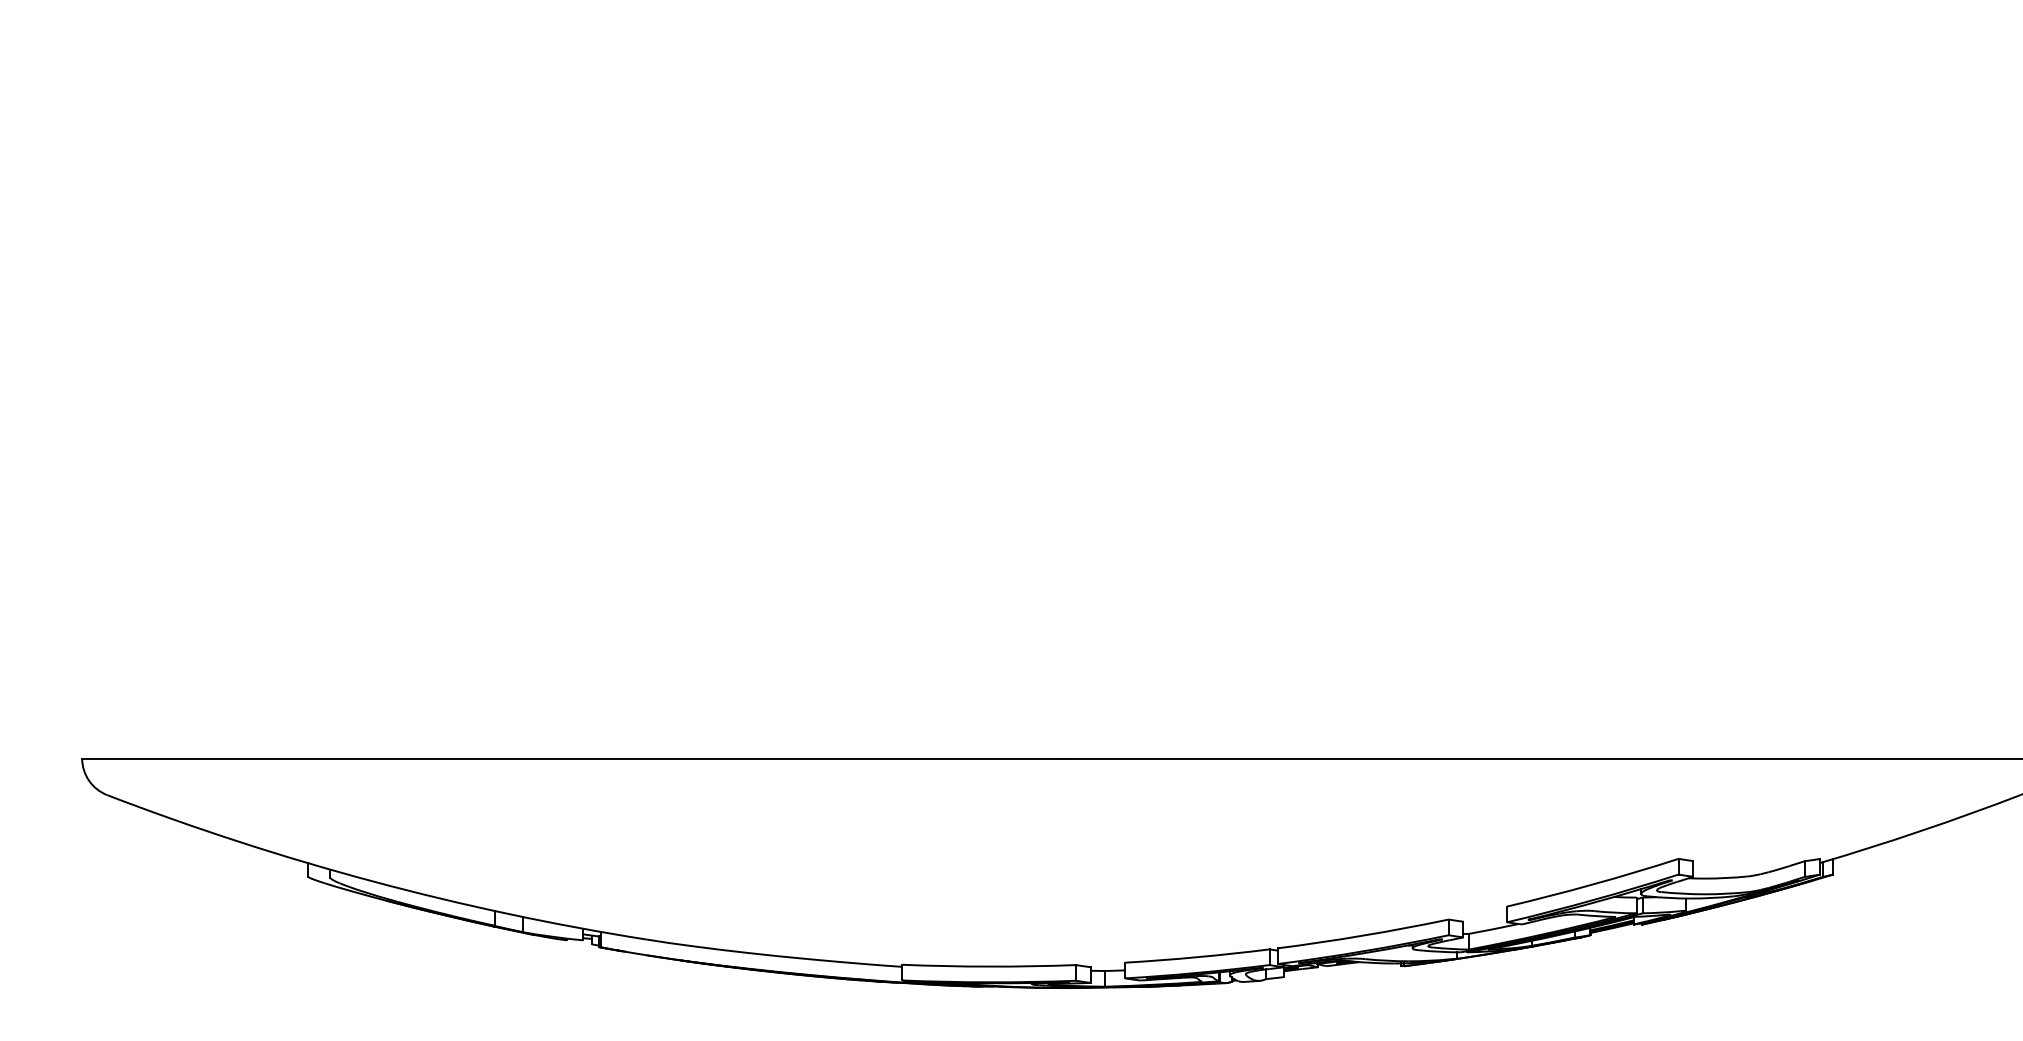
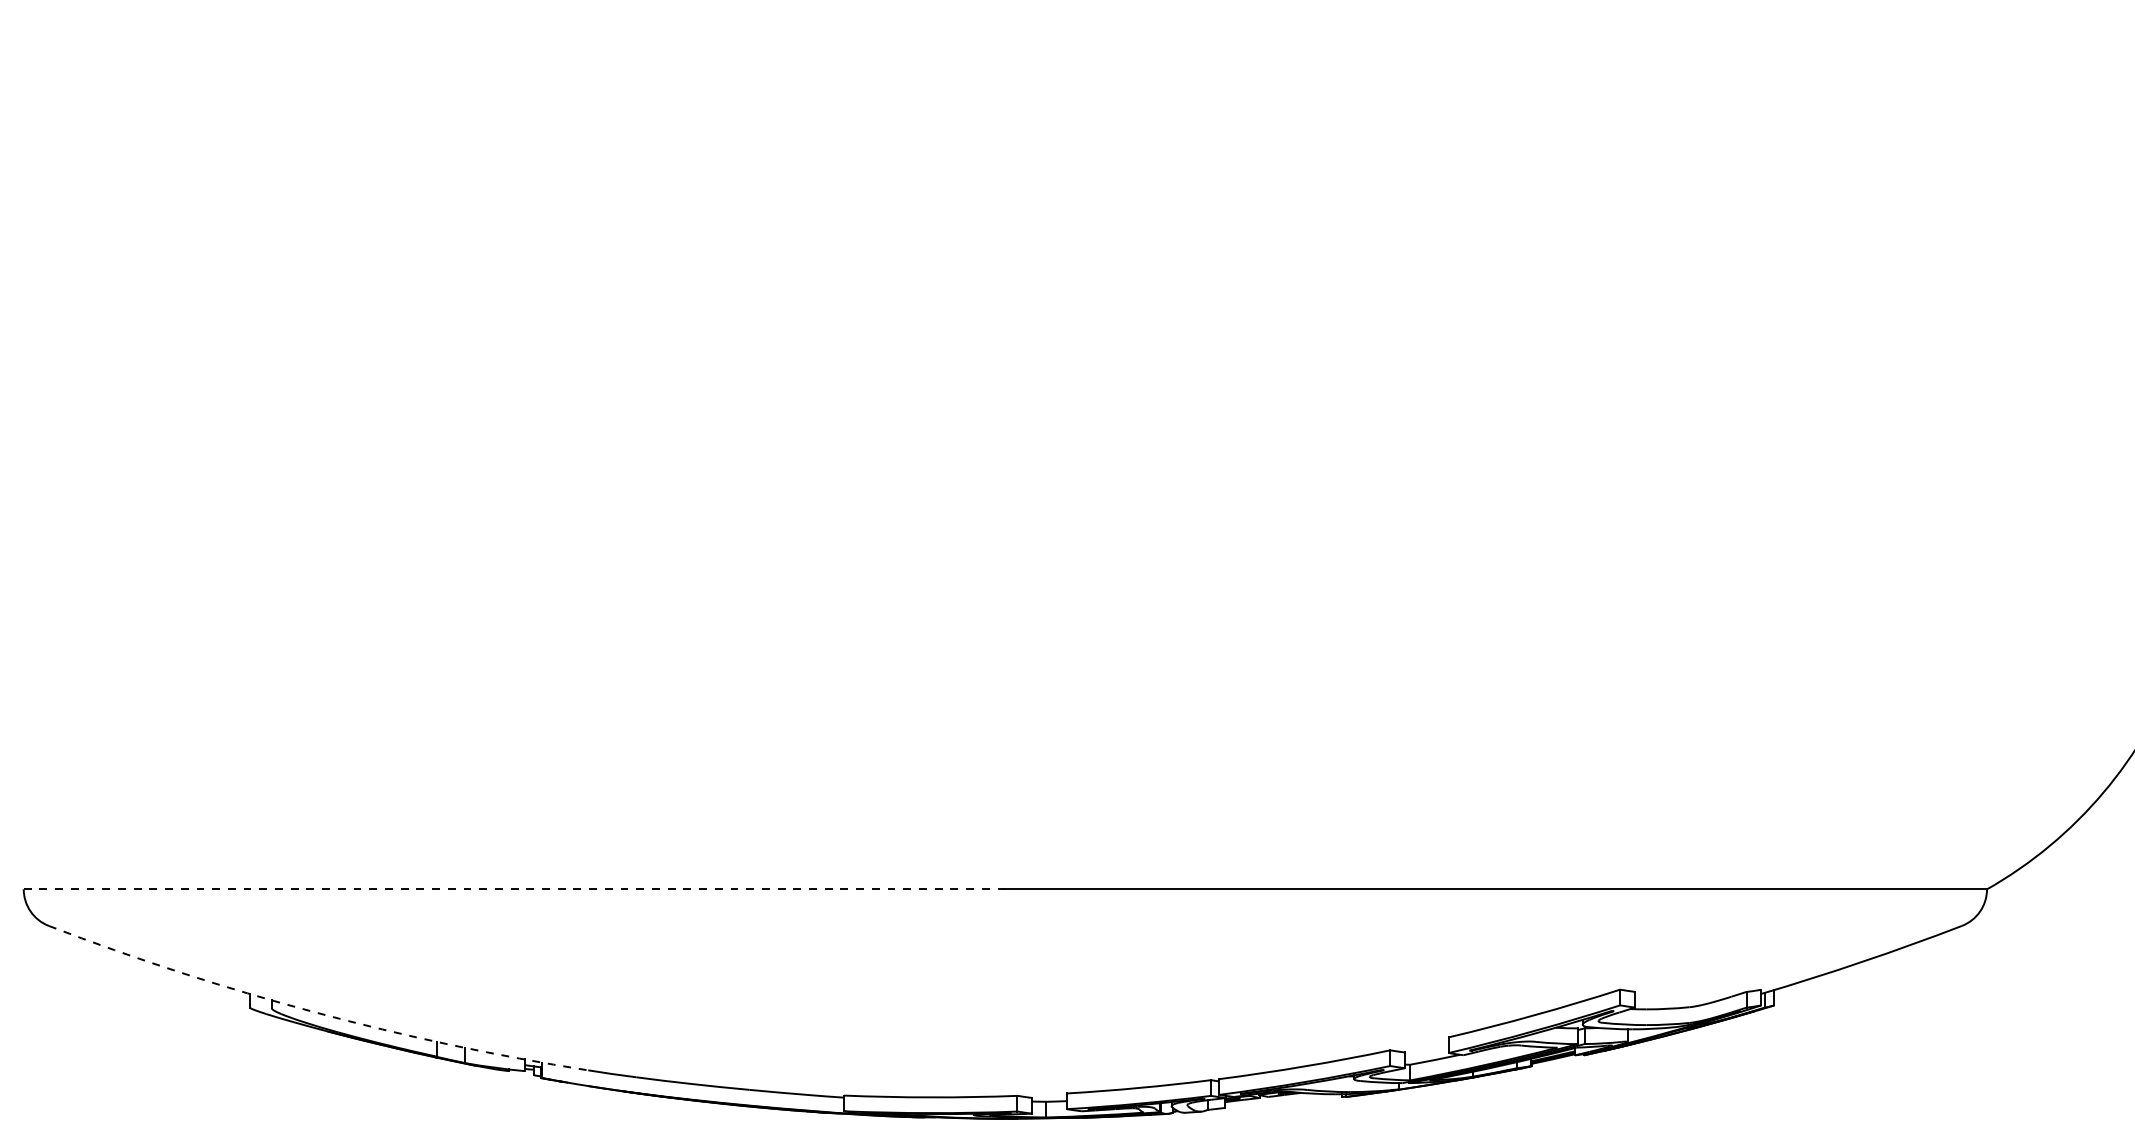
line: (572, 758) -> (514, 889), solid -> dashed
arc: (372, 881) -> (314, 1012), solid -> dashed

